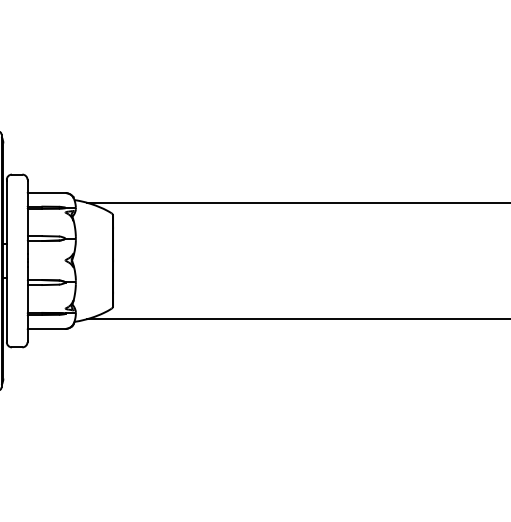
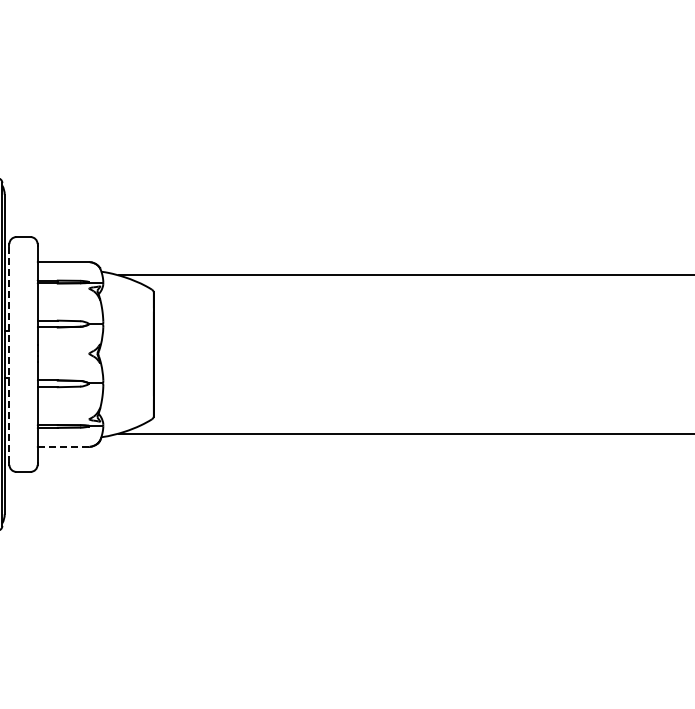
line: (6, 261) -> (9, 354), solid -> dashed
line: (46, 328) -> (63, 446), solid -> dashed

